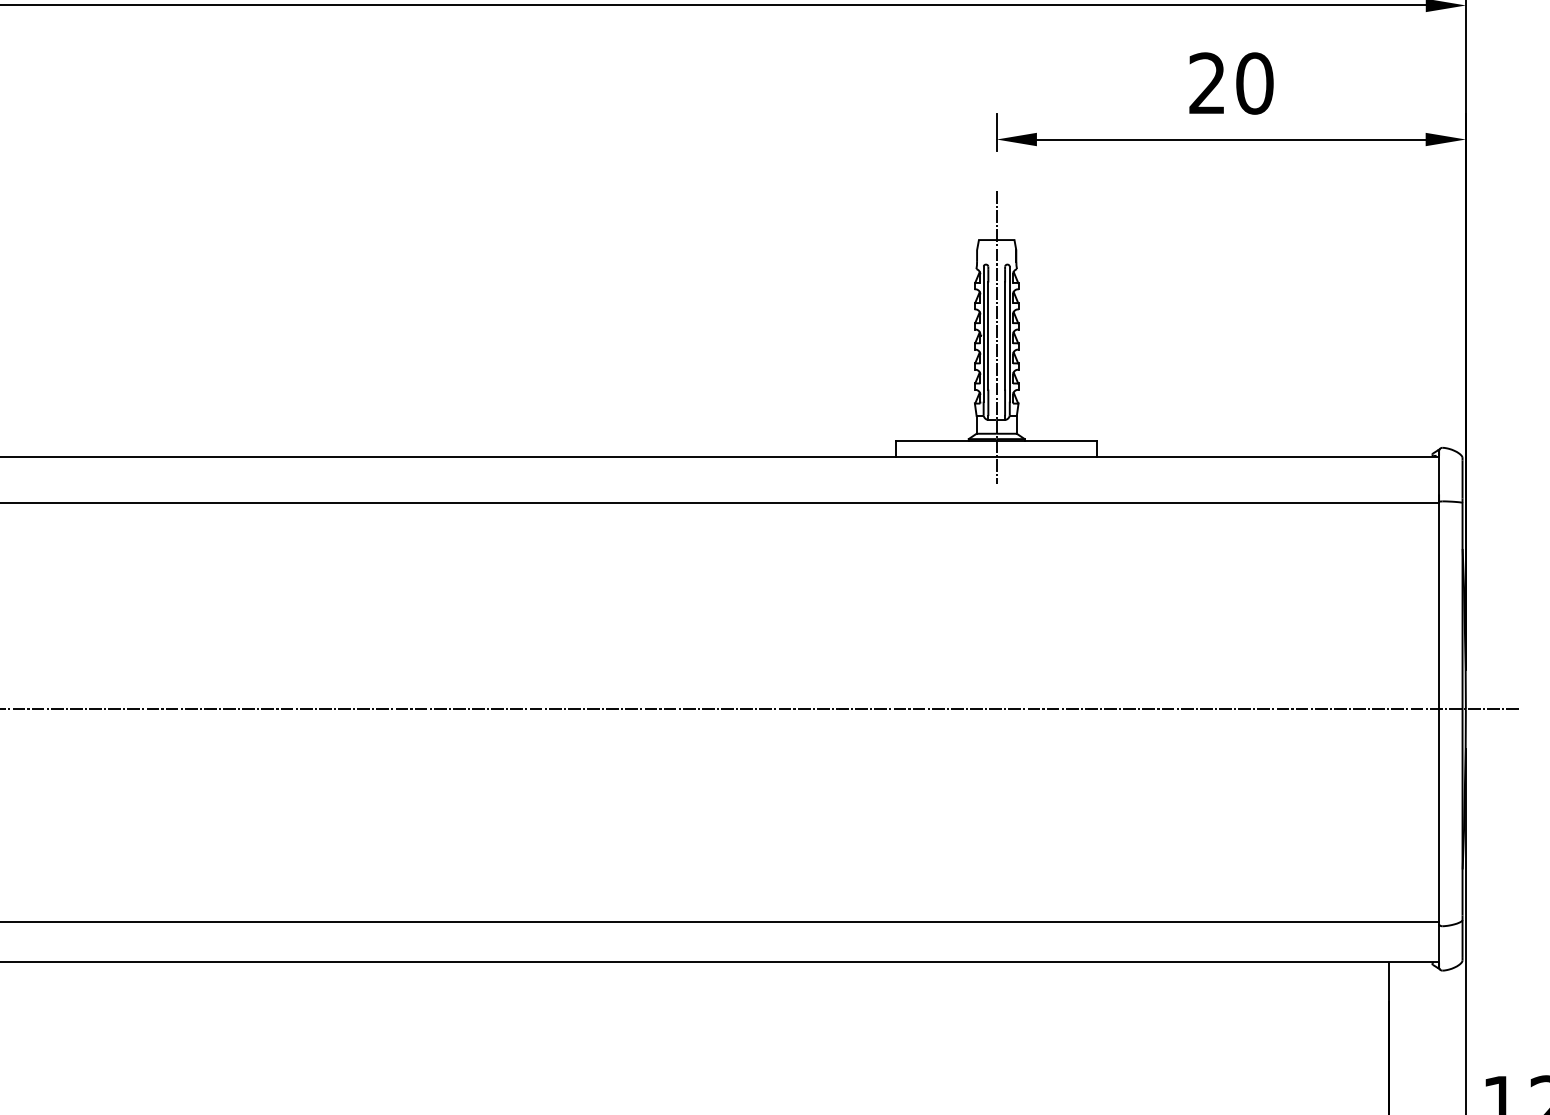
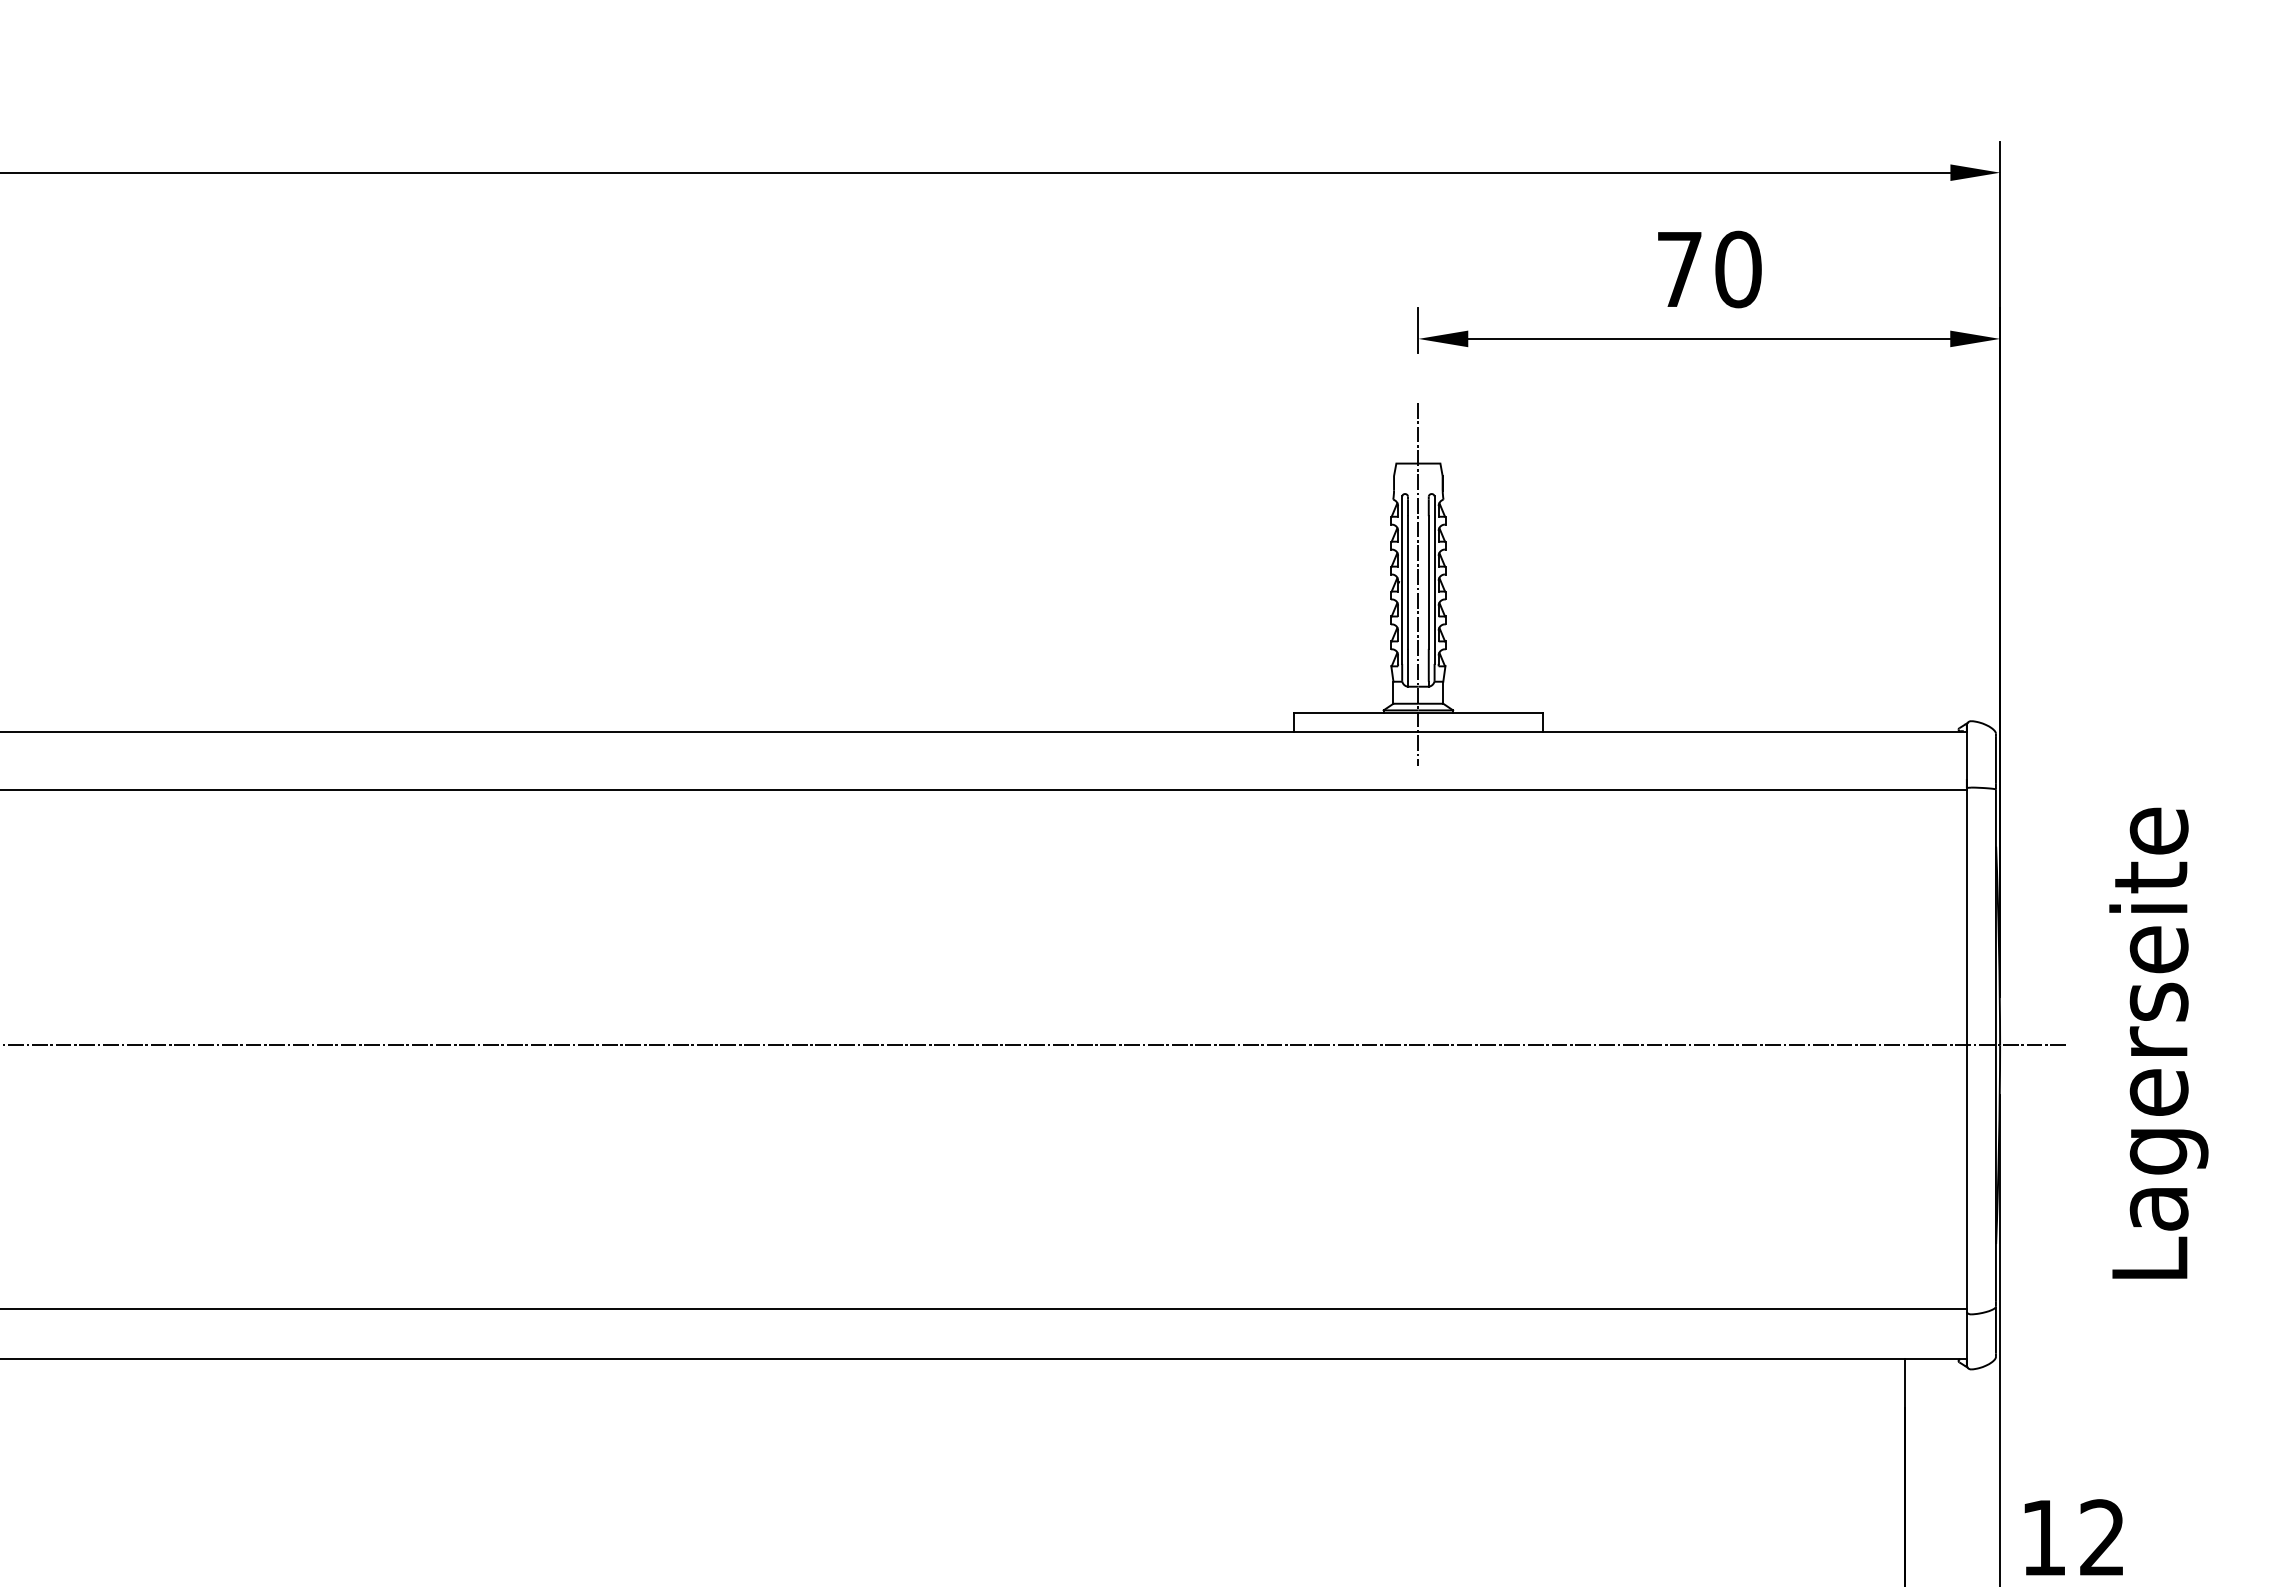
text: (1207, 82) -> (1679, 268), 20 -> 70

